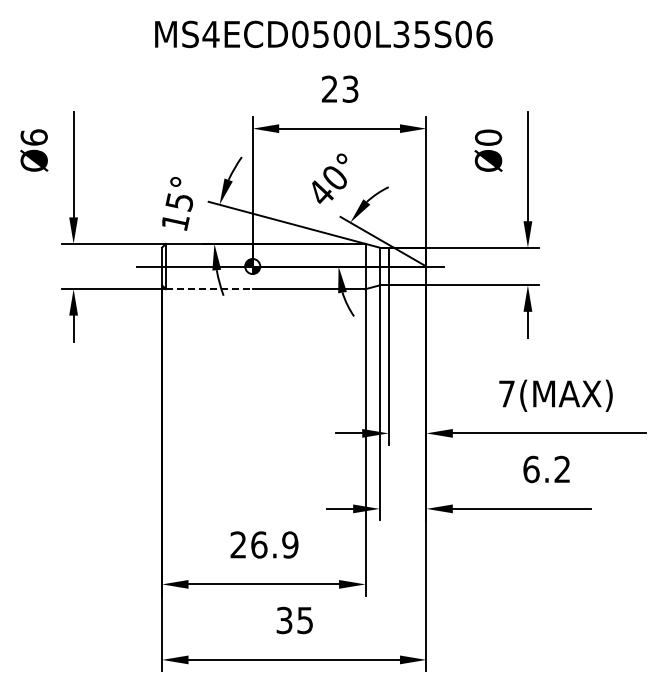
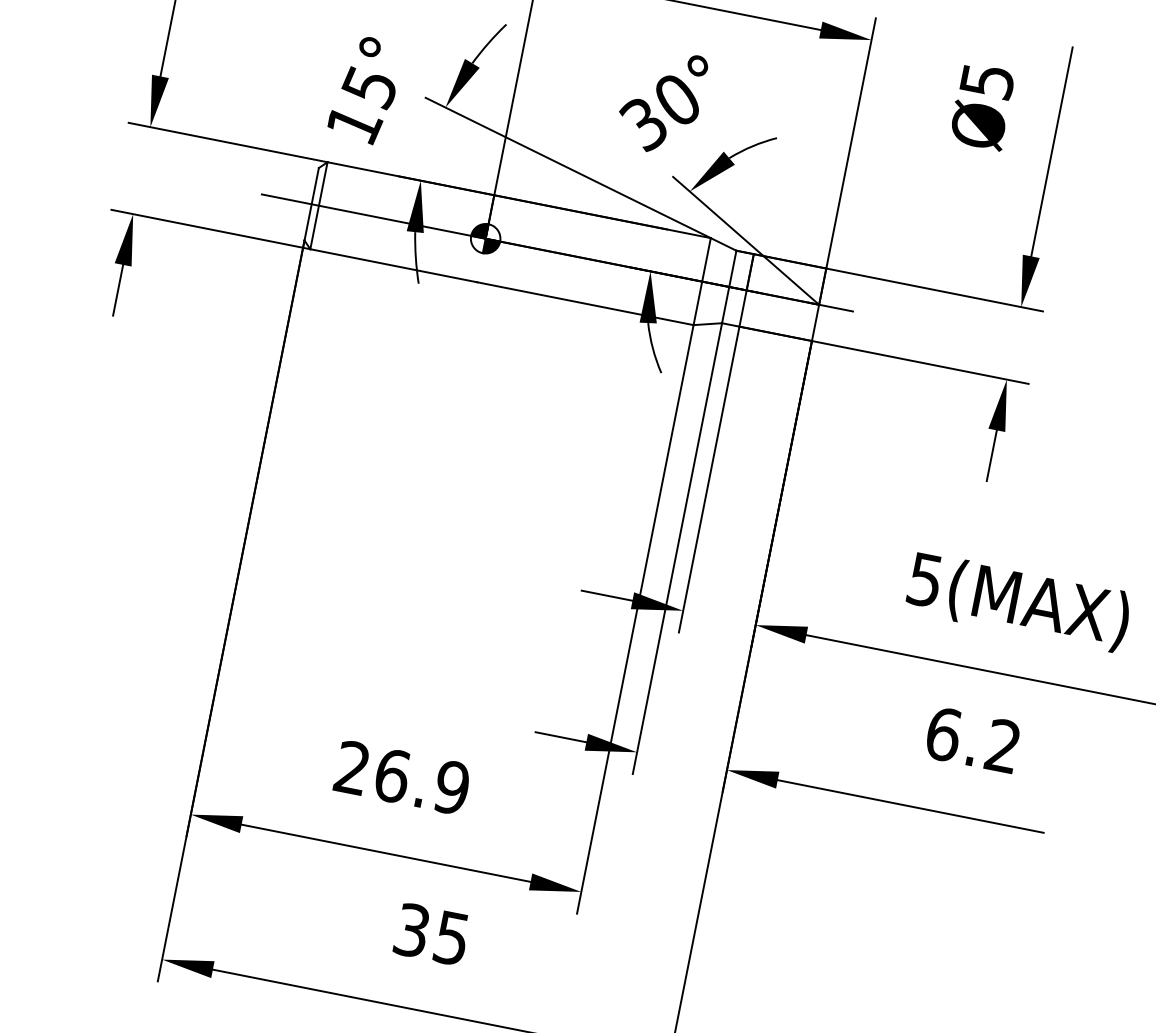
text: (488, 137) -> (987, 80), Ø0 -> Ø5
text: (320, 193) -> (643, 124), 40° -> 30°
line: (209, 289) -> (393, 266), dashed -> solid
text: (506, 393) -> (924, 579), 7(MAX) -> 5(MAX)

